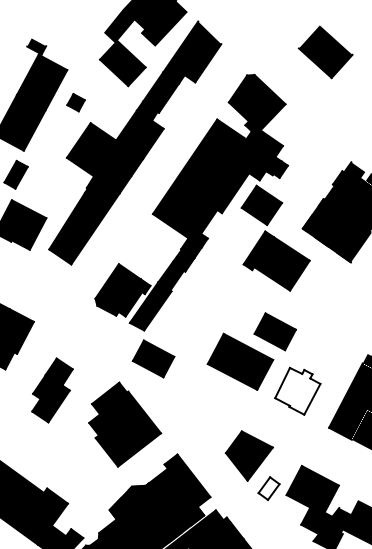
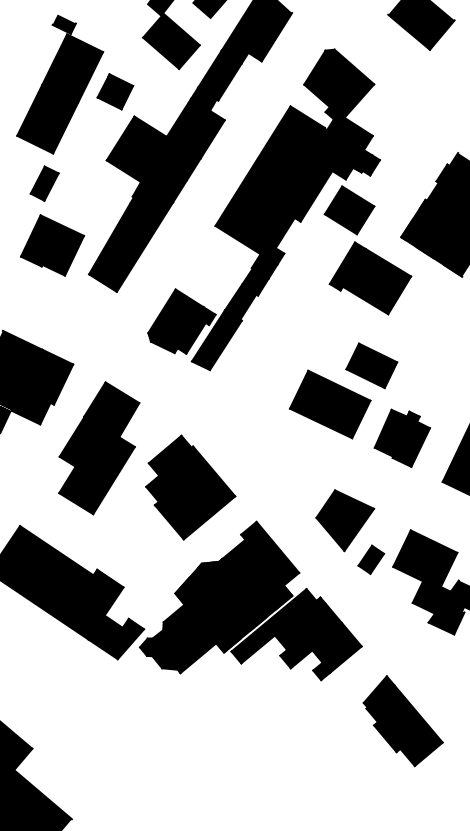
part: (76, 102) -> (115, 91), size x1.67
part: (153, 358) -> (222, 404), removed
part: (52, 390) -> (99, 448), size x1.67
fill: (297, 390) -> (401, 437), added
fill: (268, 488) -> (370, 559), added

